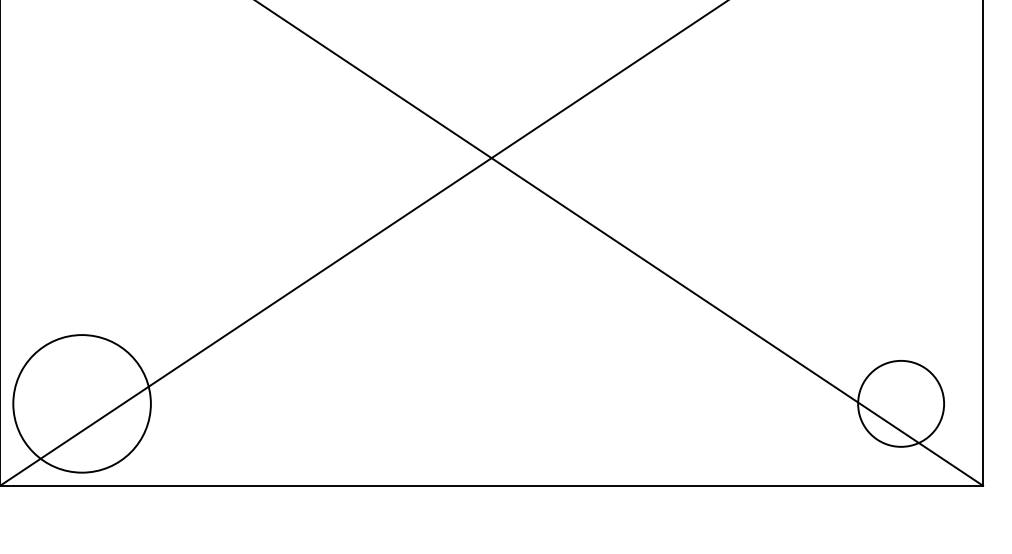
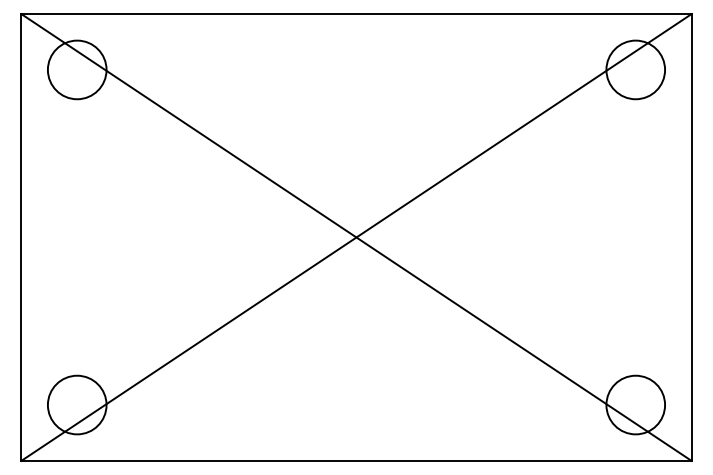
circle: (81, 403) -> (76, 404), size x0.62

